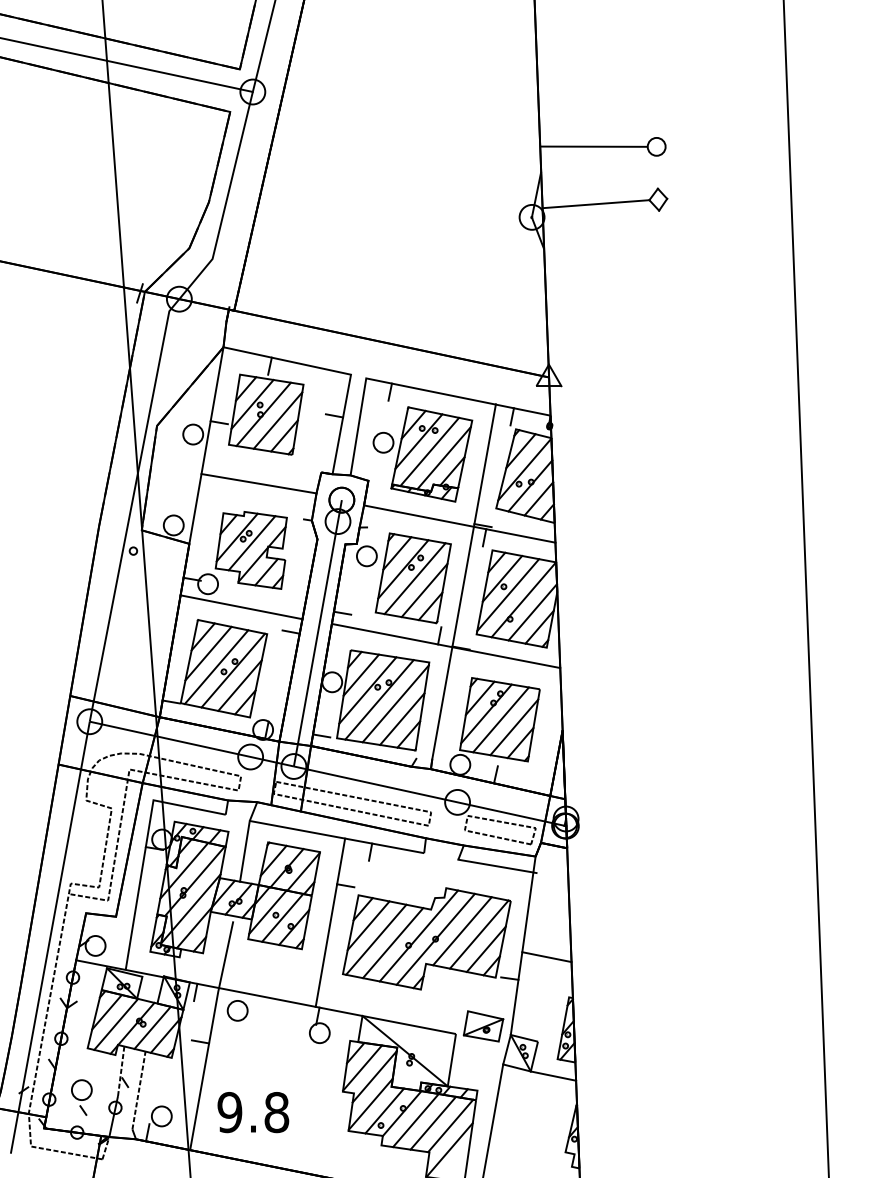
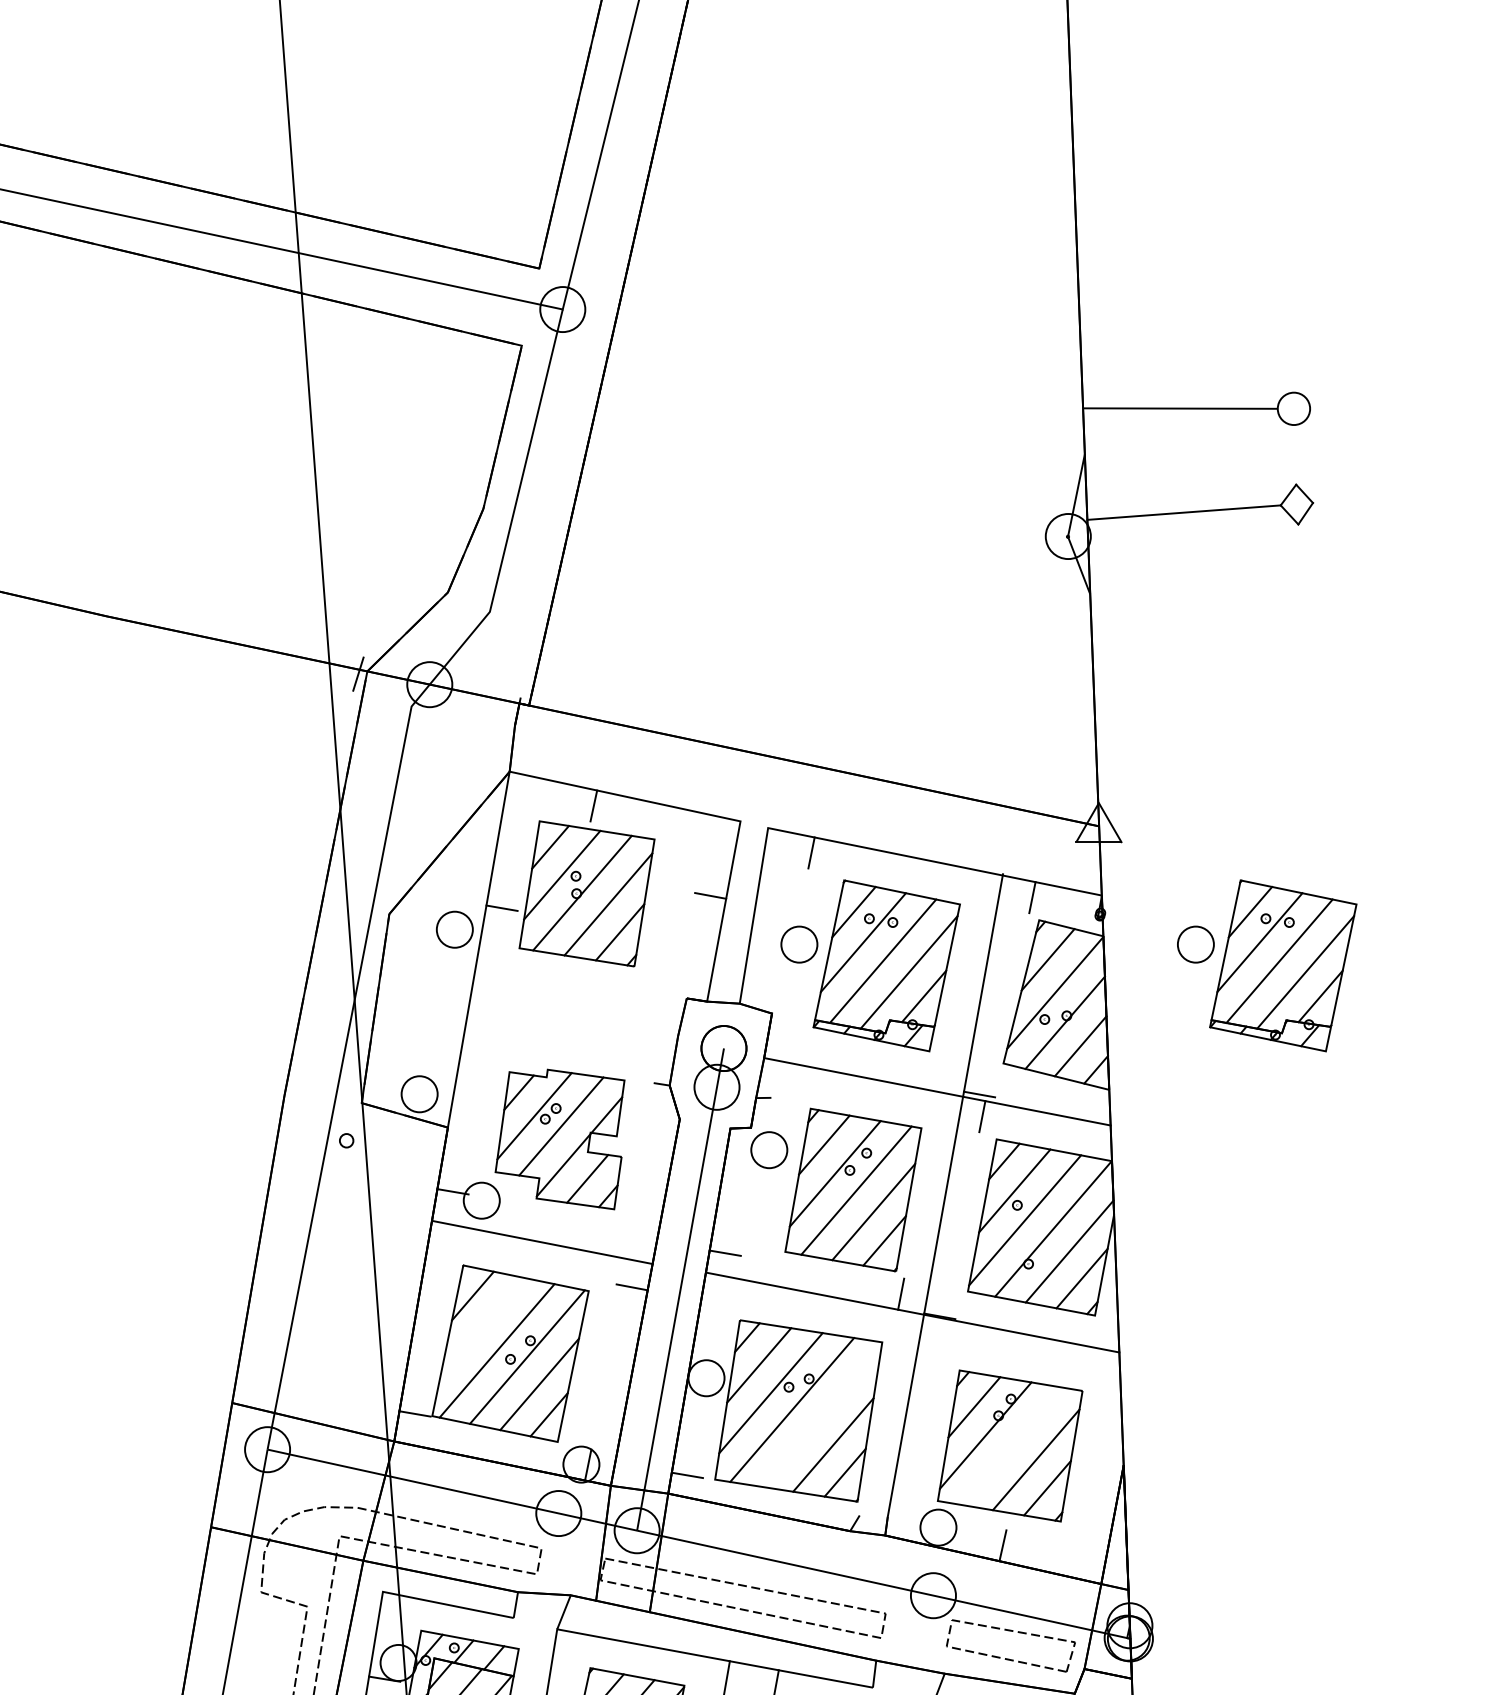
part: (641, 454) -> (1266, 965), added
line: (258, 483) -> (573, 1018), removed
line: (208, 653) -> (482, 1326), removed
line: (395, 703) -> (821, 1416), removed
line: (500, 719) -> (1011, 1445), removed

